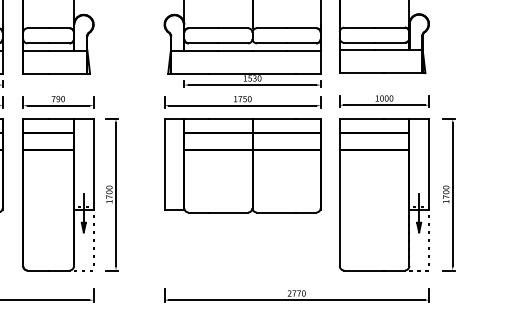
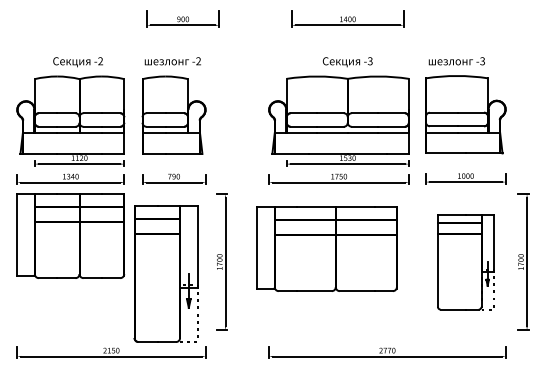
part: (242, 164) -> (326, 248), moved
part: (57, 193) -> (165, 273), moved
part: (384, 193) -> (465, 261), size x0.7

